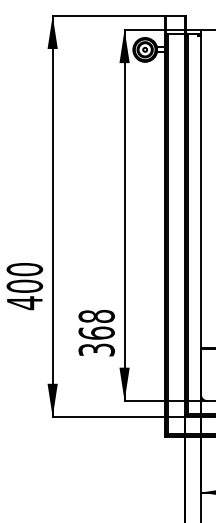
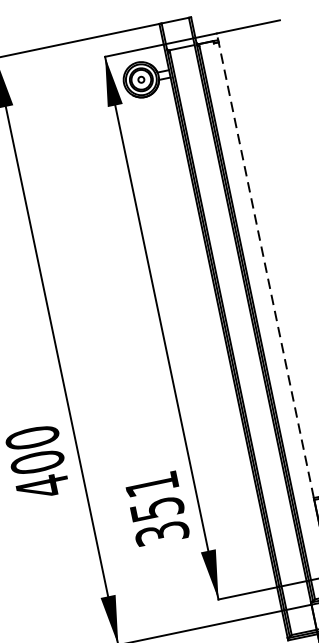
line: (200, 188) -> (264, 265), solid -> dashed
text: (96, 324) -> (154, 496), 368 -> 351

